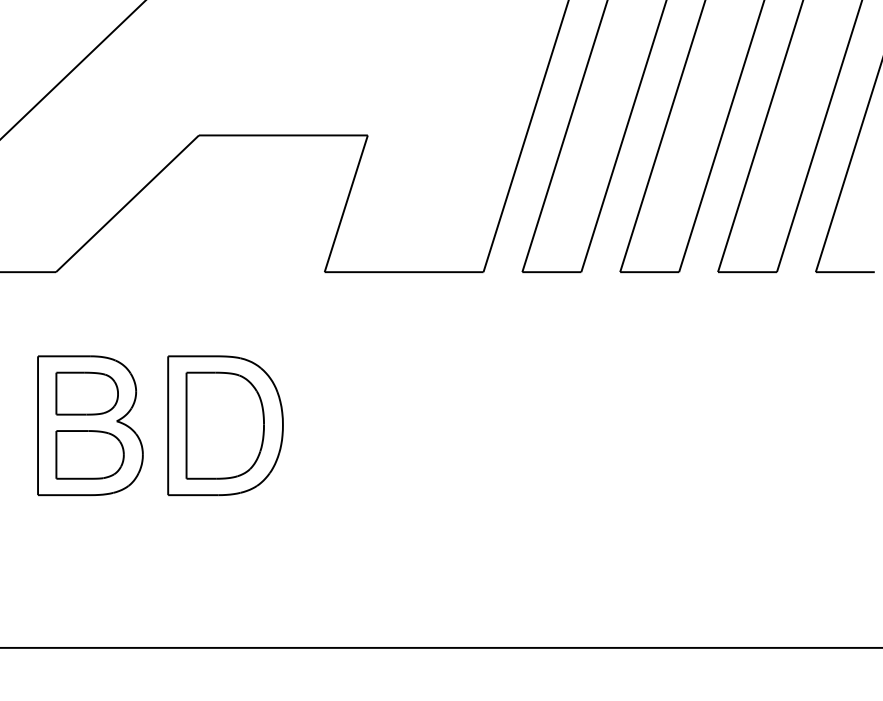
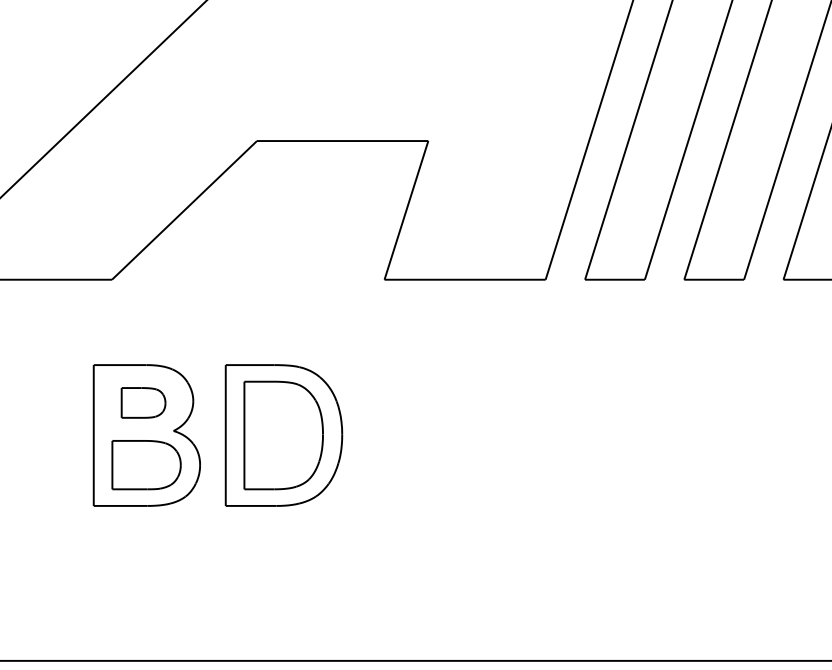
part: (86, 393) -> (142, 402), size x0.7

